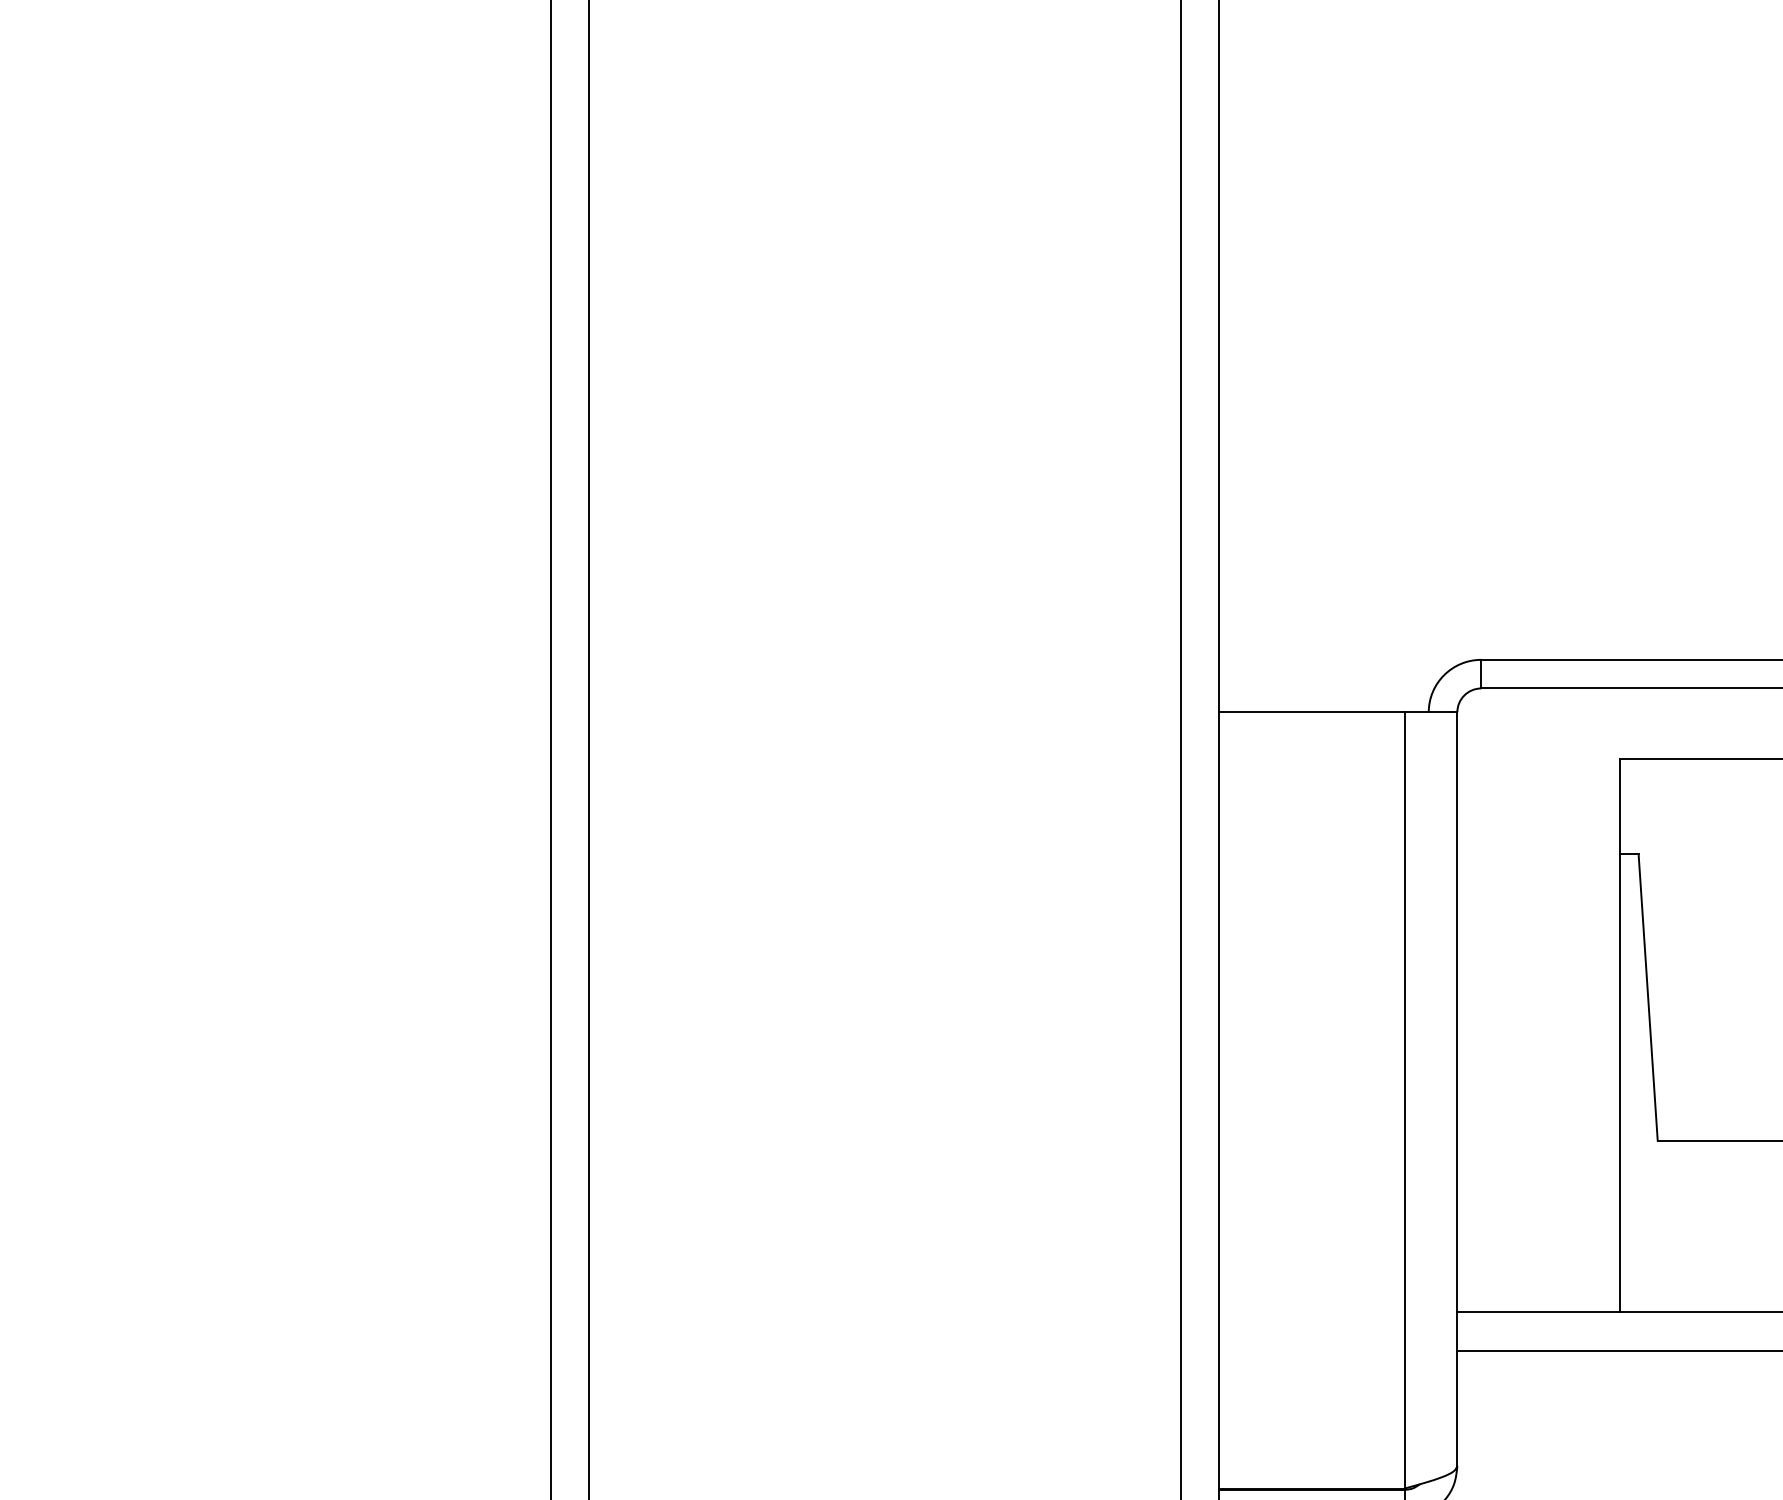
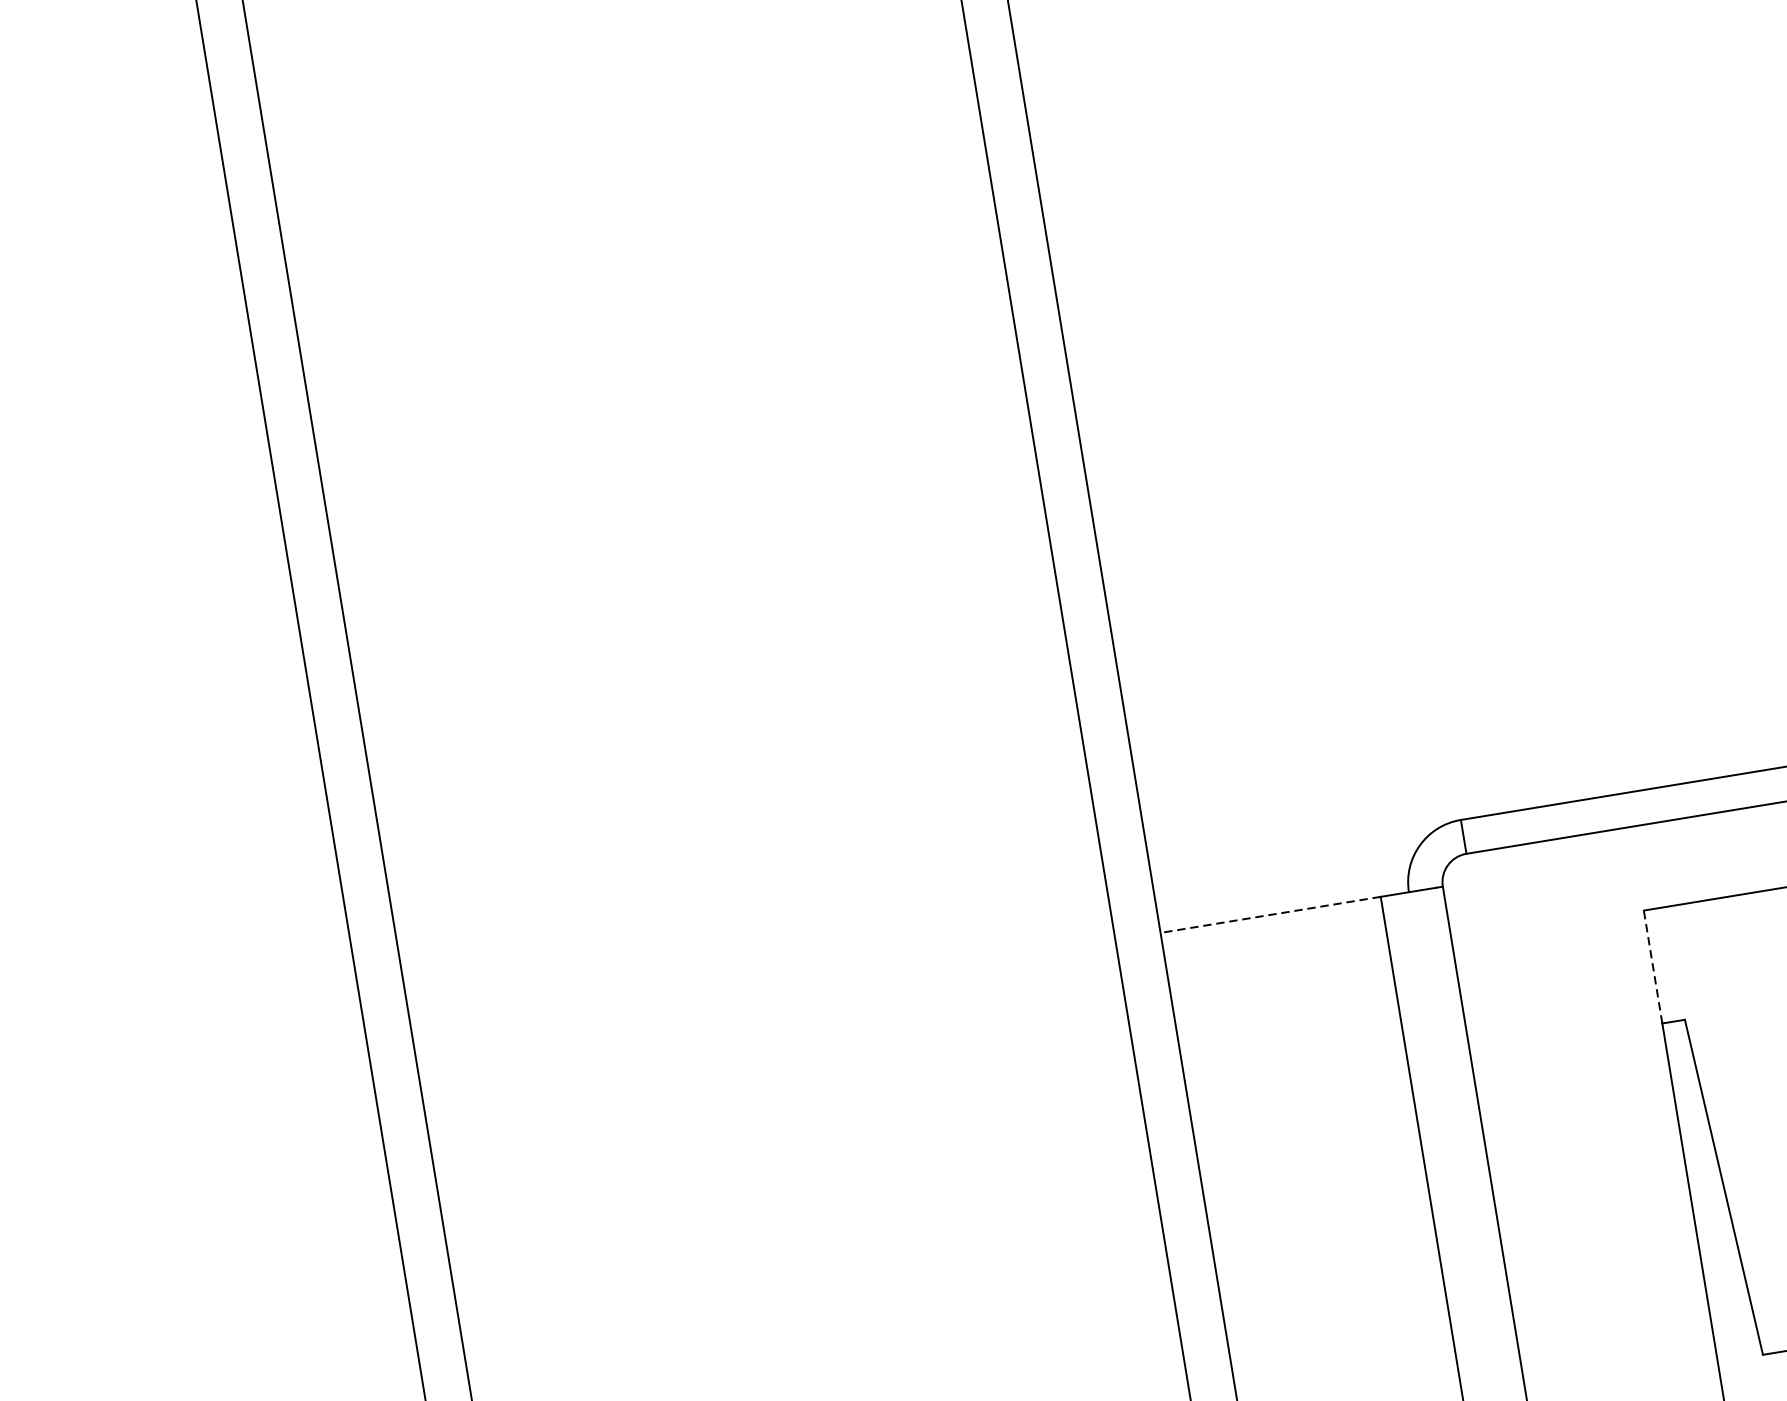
line: (1311, 712) -> (1270, 915), solid -> dashed
line: (1619, 806) -> (1652, 966), solid -> dashed

